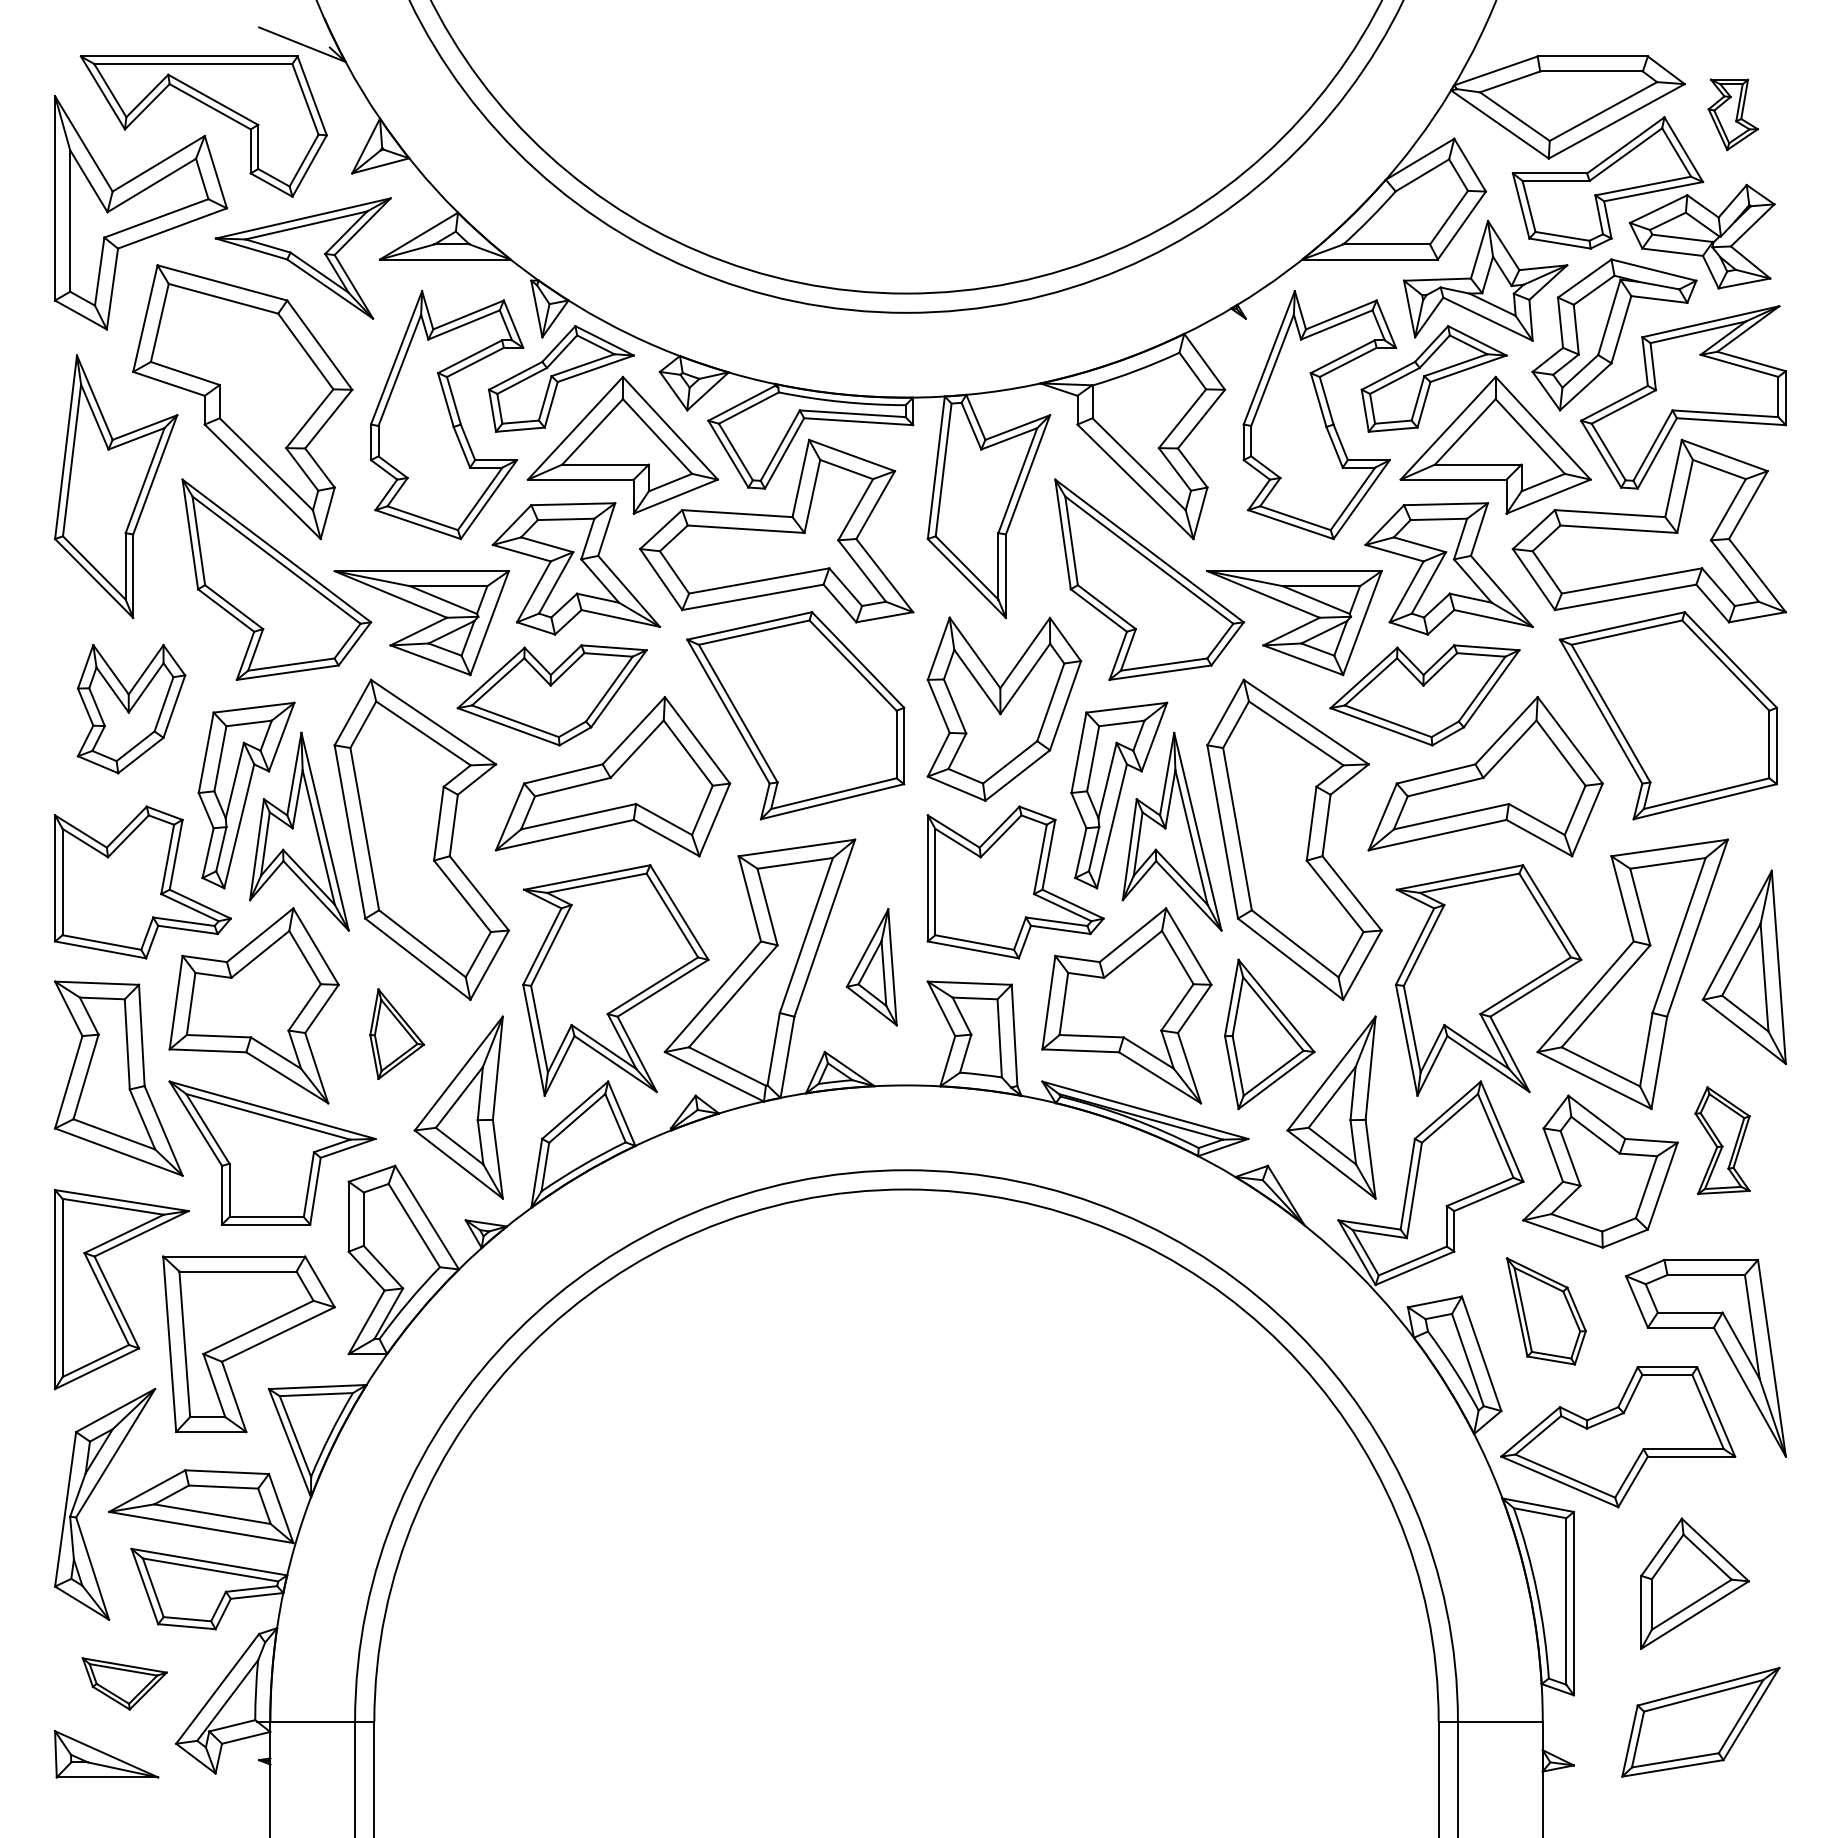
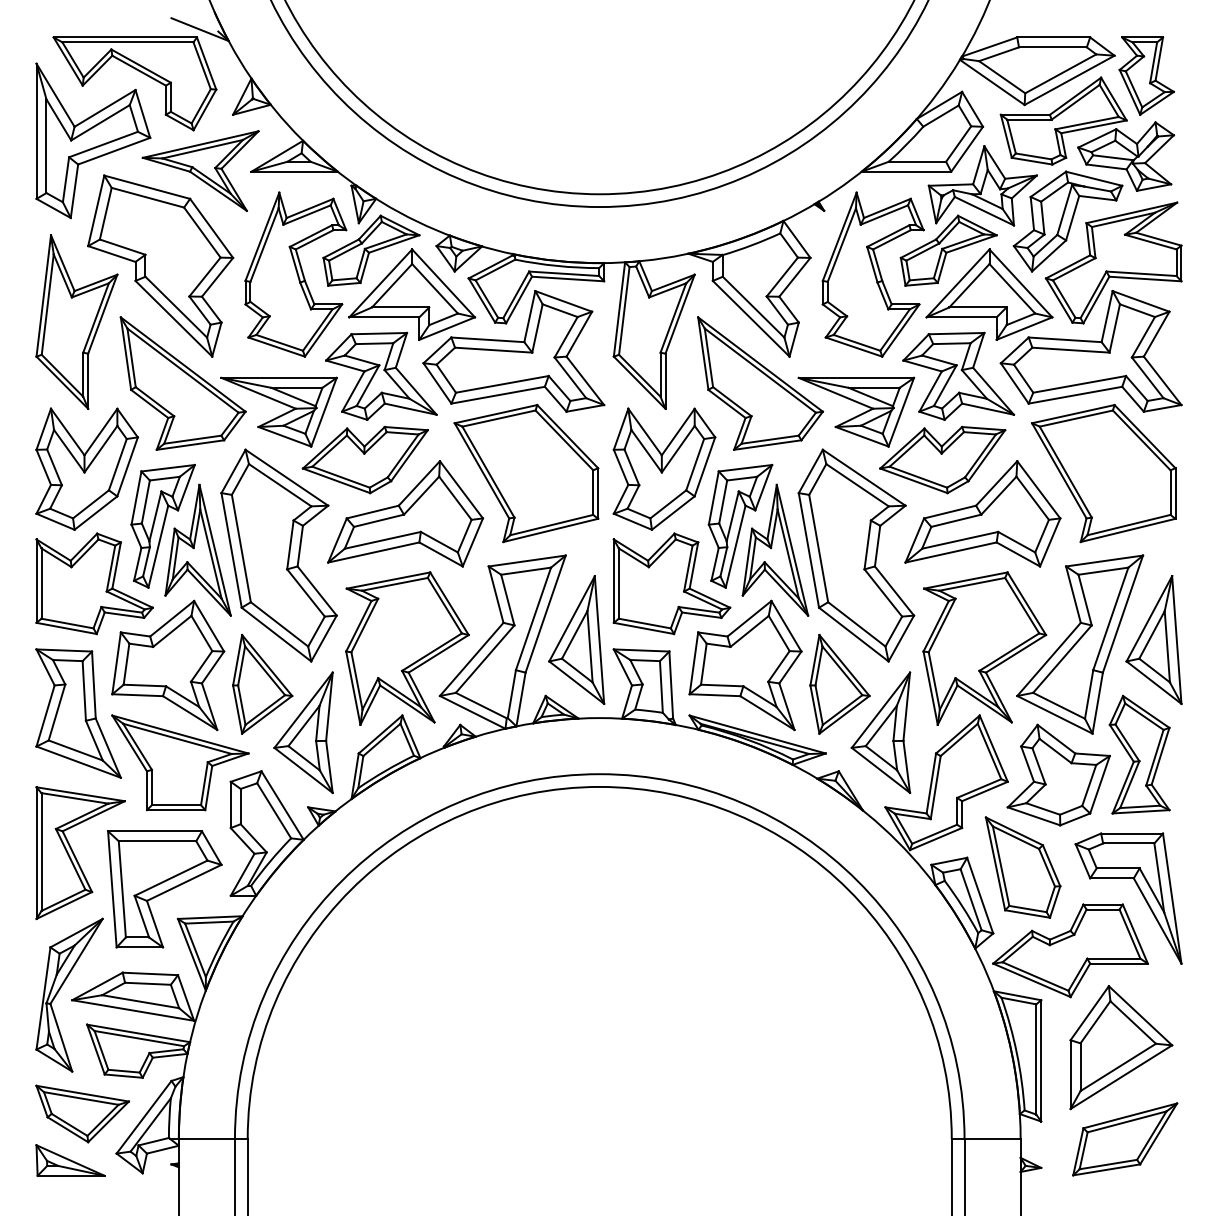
part: (1733, 114) -> (1146, 75), size x1.67
part: (130, 708) -> (86, 468), size x1.43
part: (871, 966) -> (576, 639), size x1.67
part: (396, 1033) -> (262, 683), size x1.67
part: (1722, 1140) -> (1139, 754), size x1.67
part: (1545, 1311) -> (1022, 867), size x1.43
part: (1695, 1583) -> (1121, 1047), size x1.43
part: (124, 1683) -> (82, 1113), size x1.67

